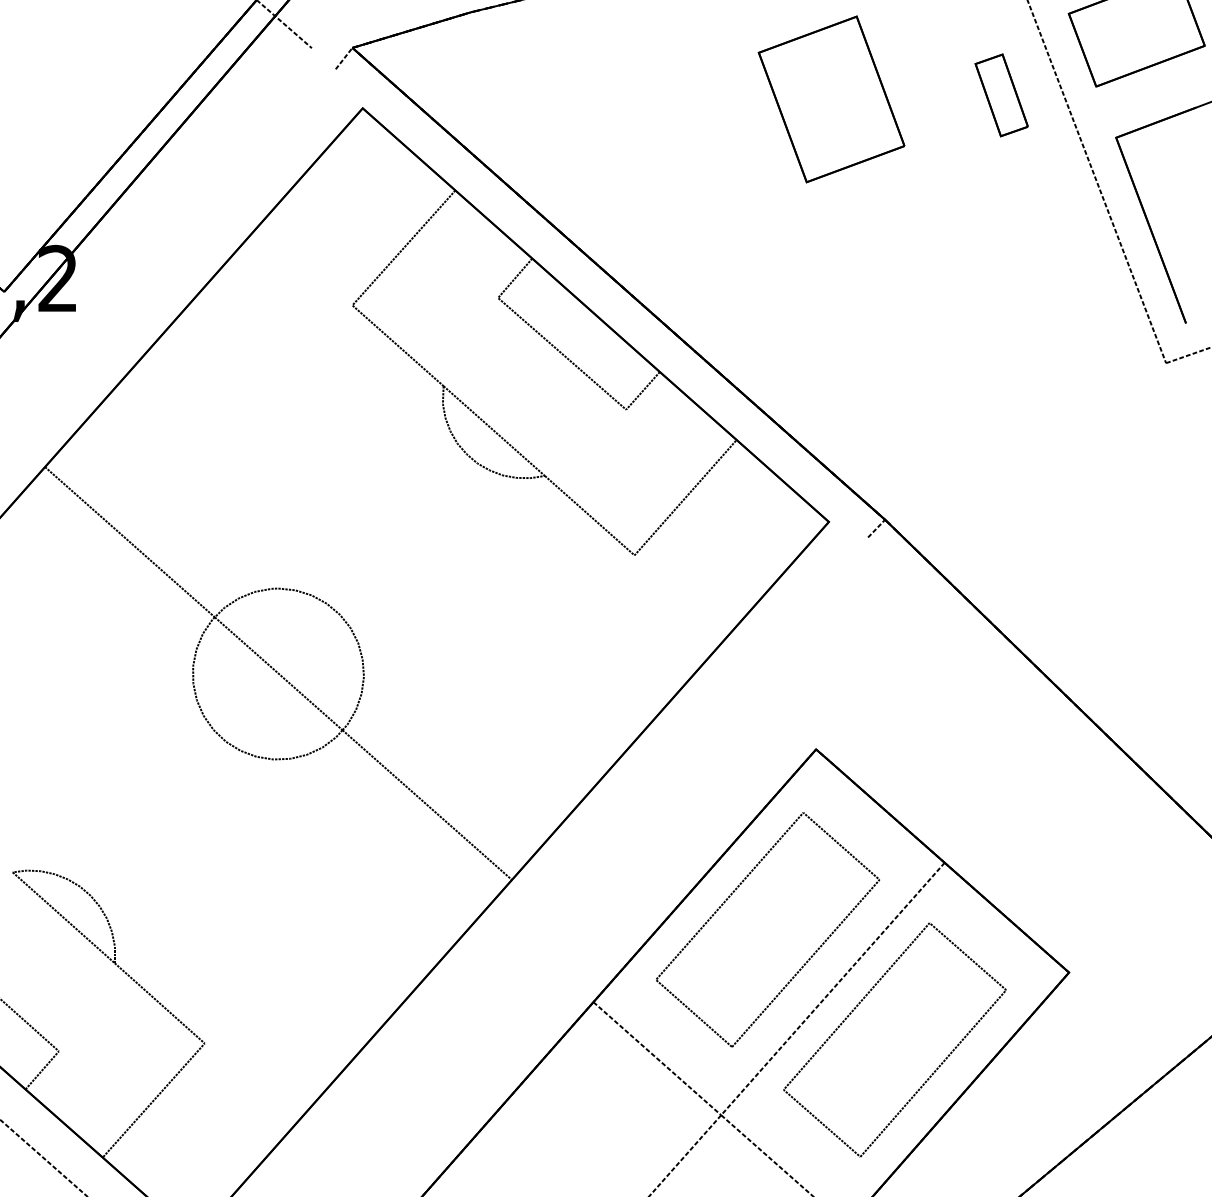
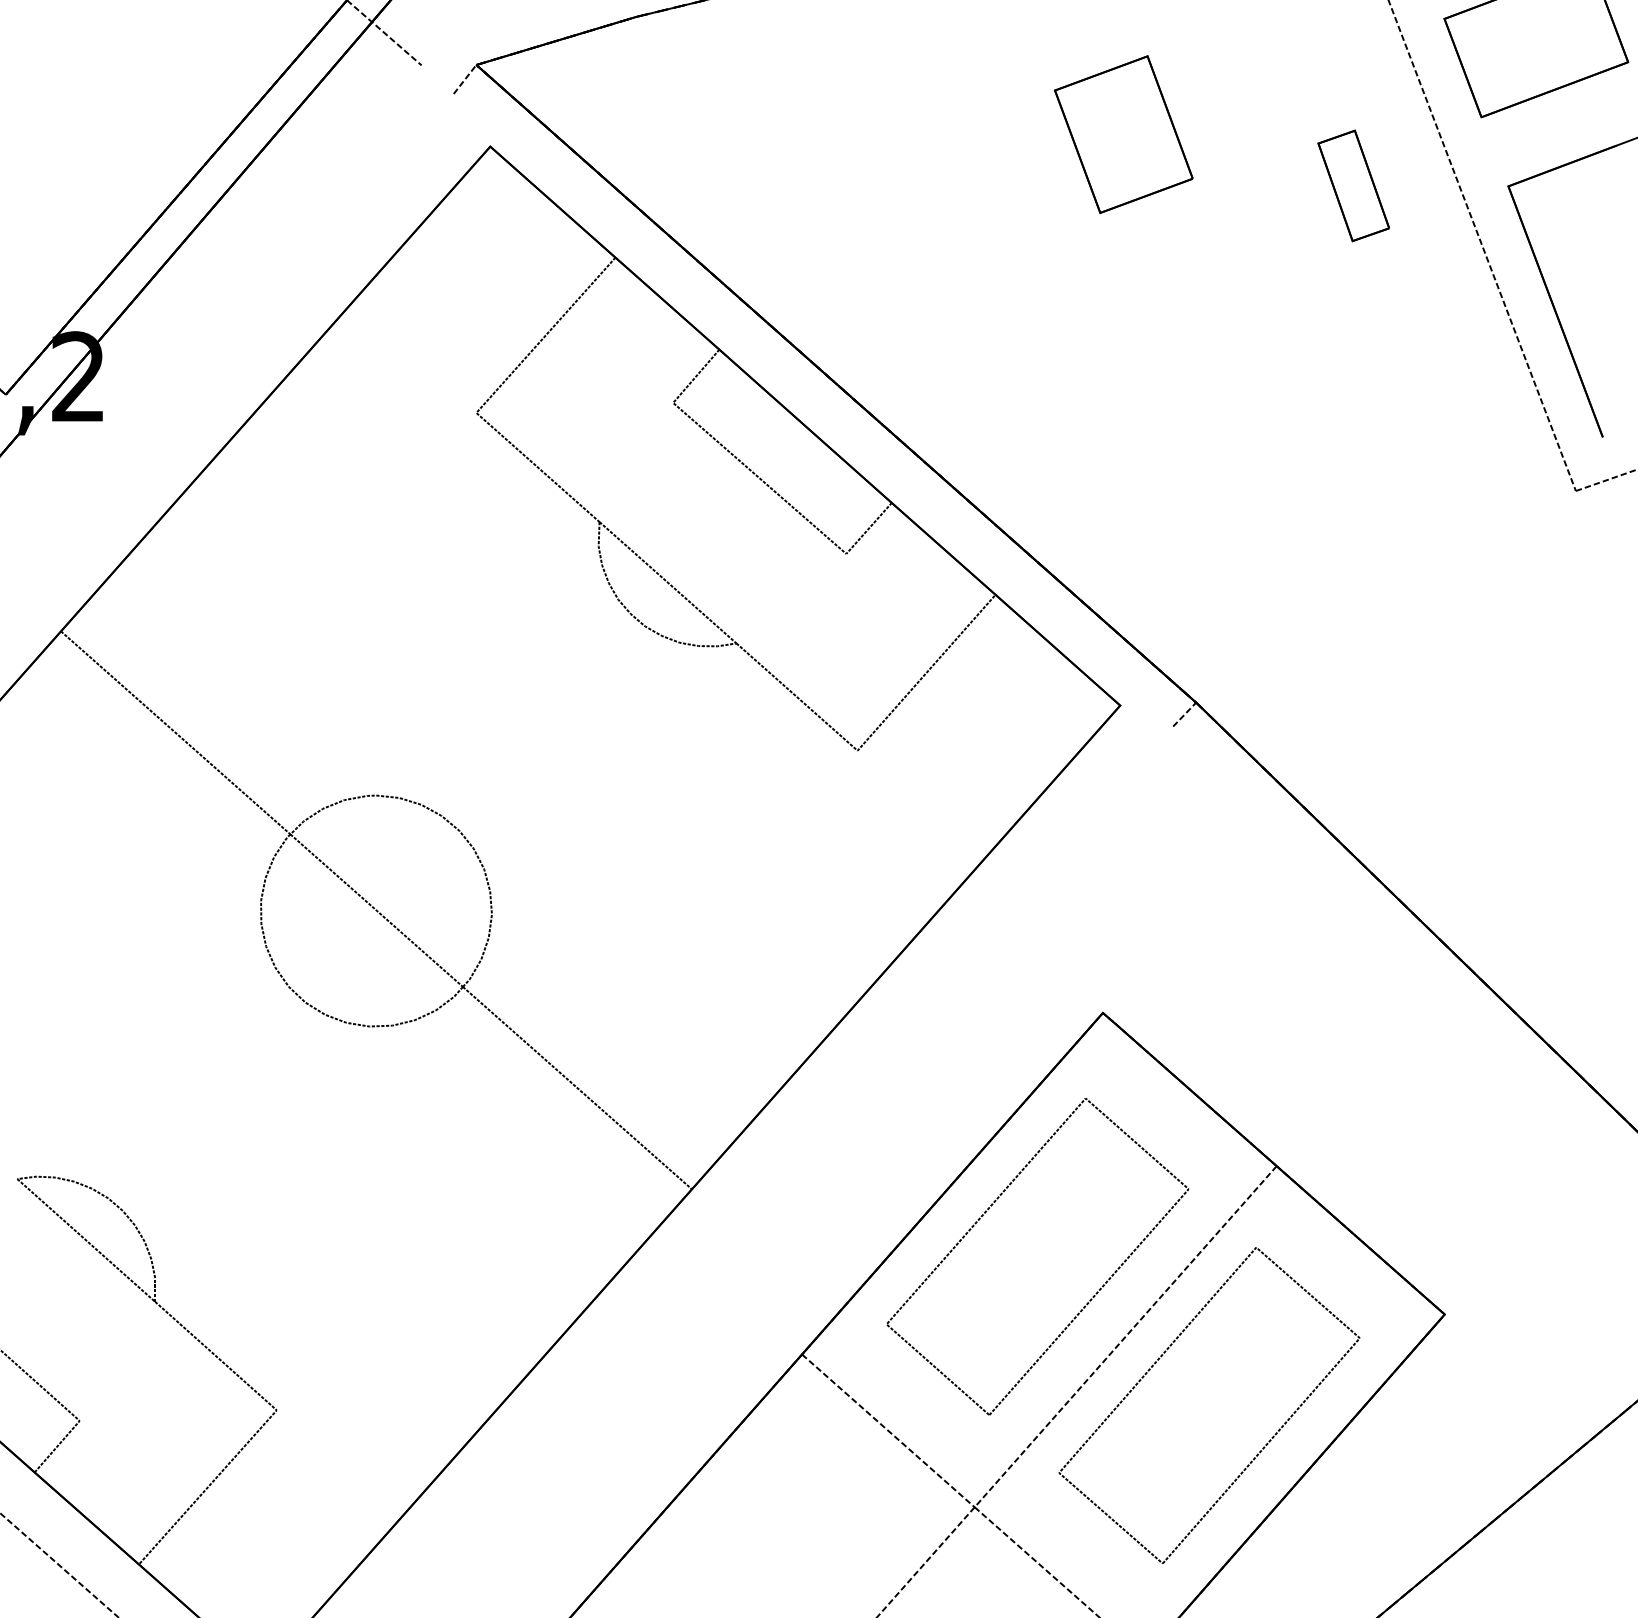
part: (1001, 95) -> (1353, 186), moved
part: (831, 99) -> (1123, 134), size x0.7

